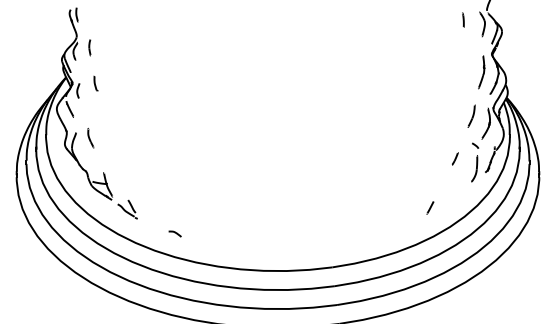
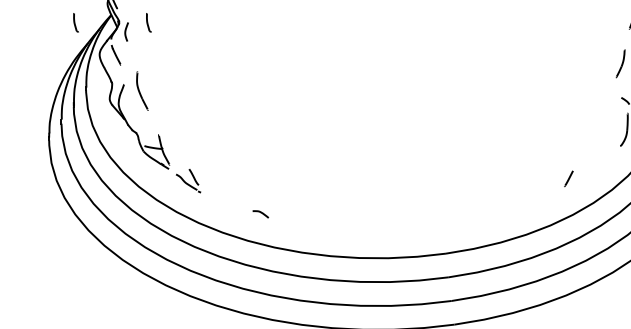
part: (37, 83) -> (75, 22), added
part: (90, 138) -> (141, 91), size x1.6
line: (455, 158) -> (600, 116), removed
curve: (174, 233) -> (260, 213), moved

